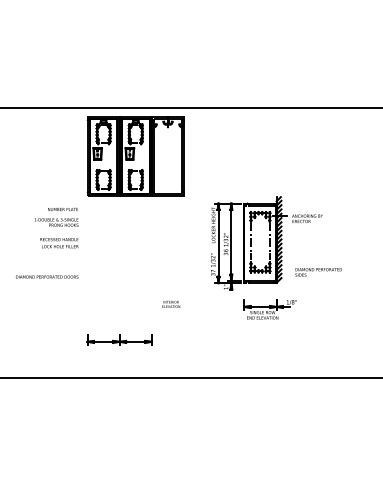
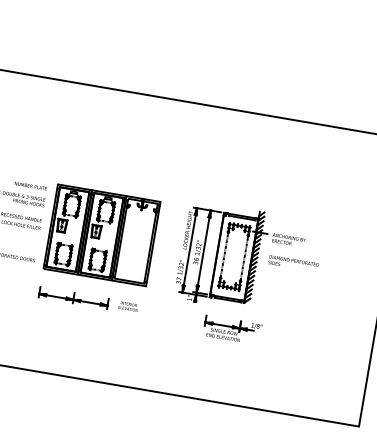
part: (135, 156) -> (101, 235), moved
text: (318, 272) -> (293, 263), moved
part: (119, 339) -> (73, 297), moved

